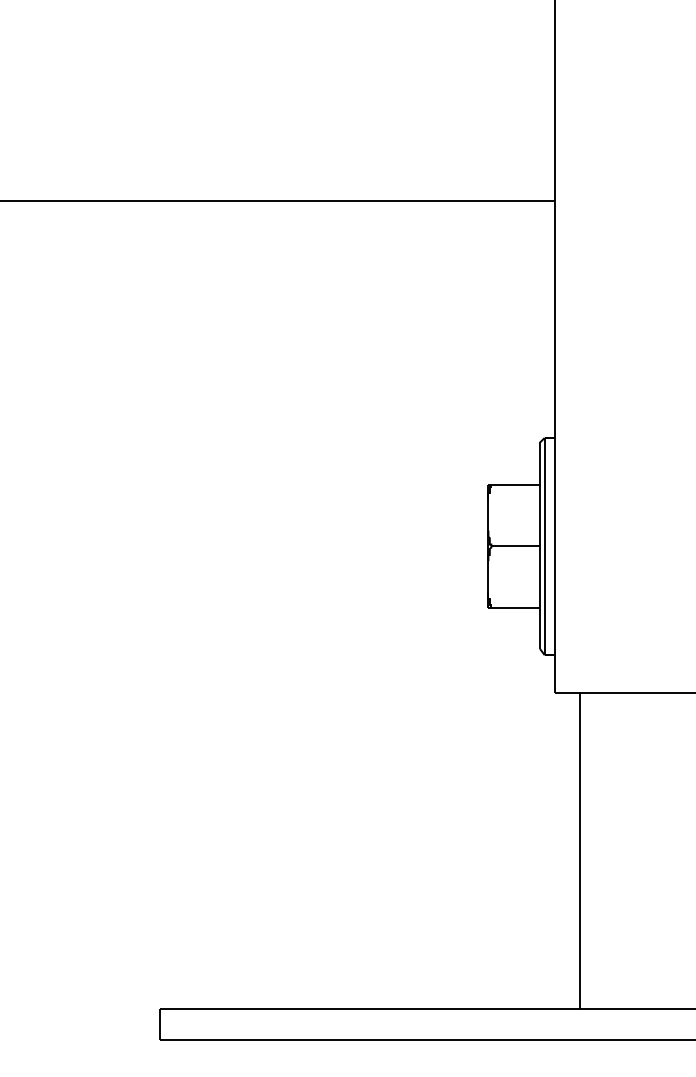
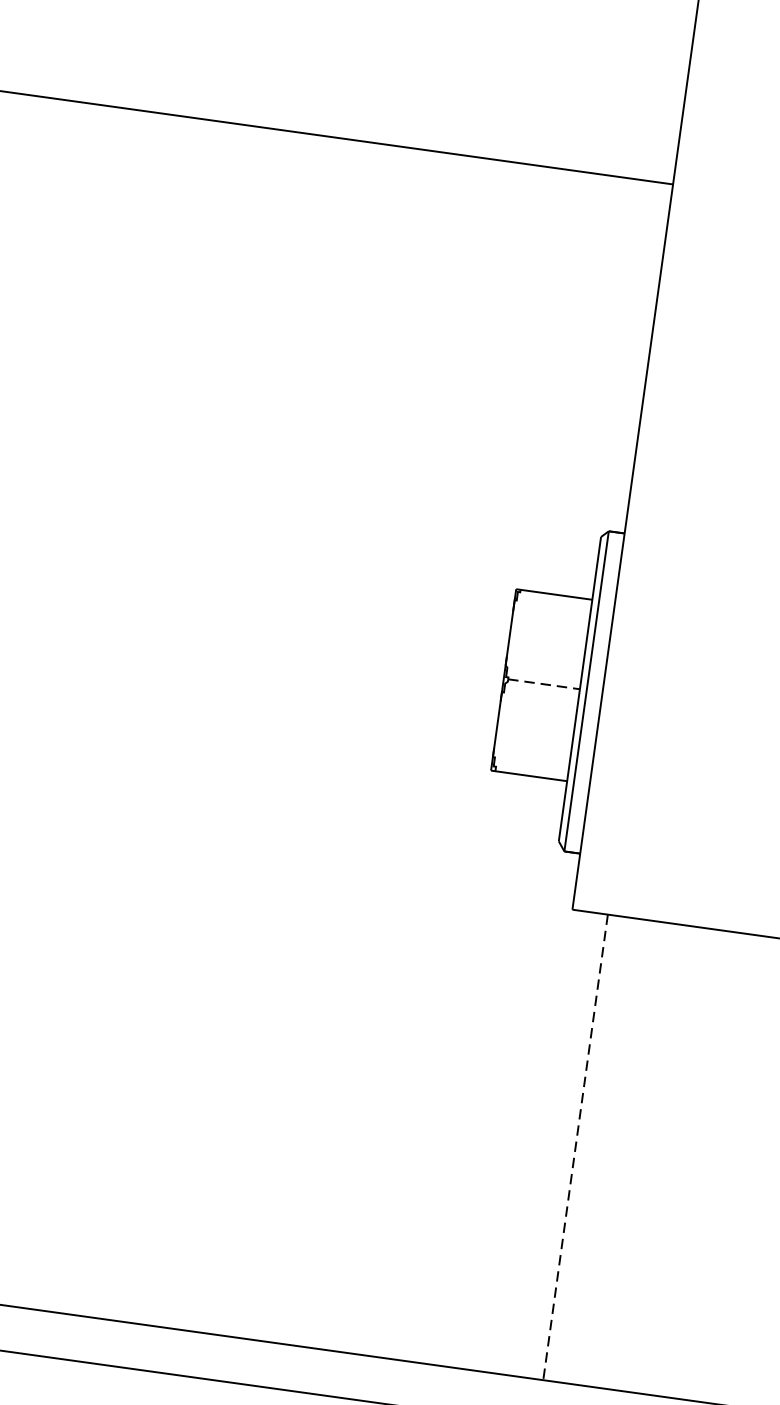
line: (516, 545) -> (545, 683), solid -> dashed
line: (579, 851) -> (575, 1147), solid -> dashed

